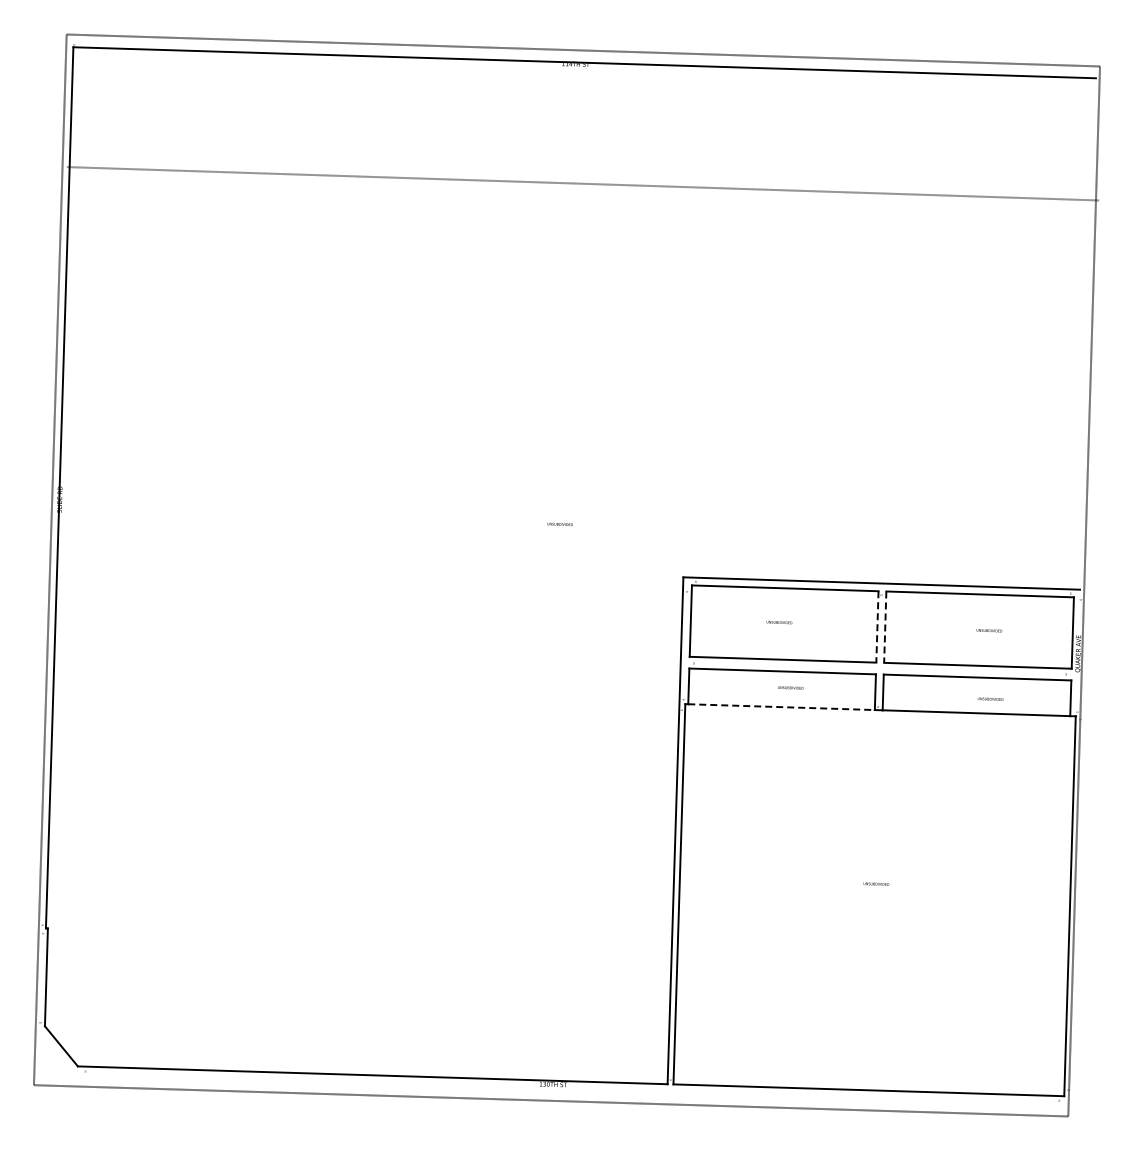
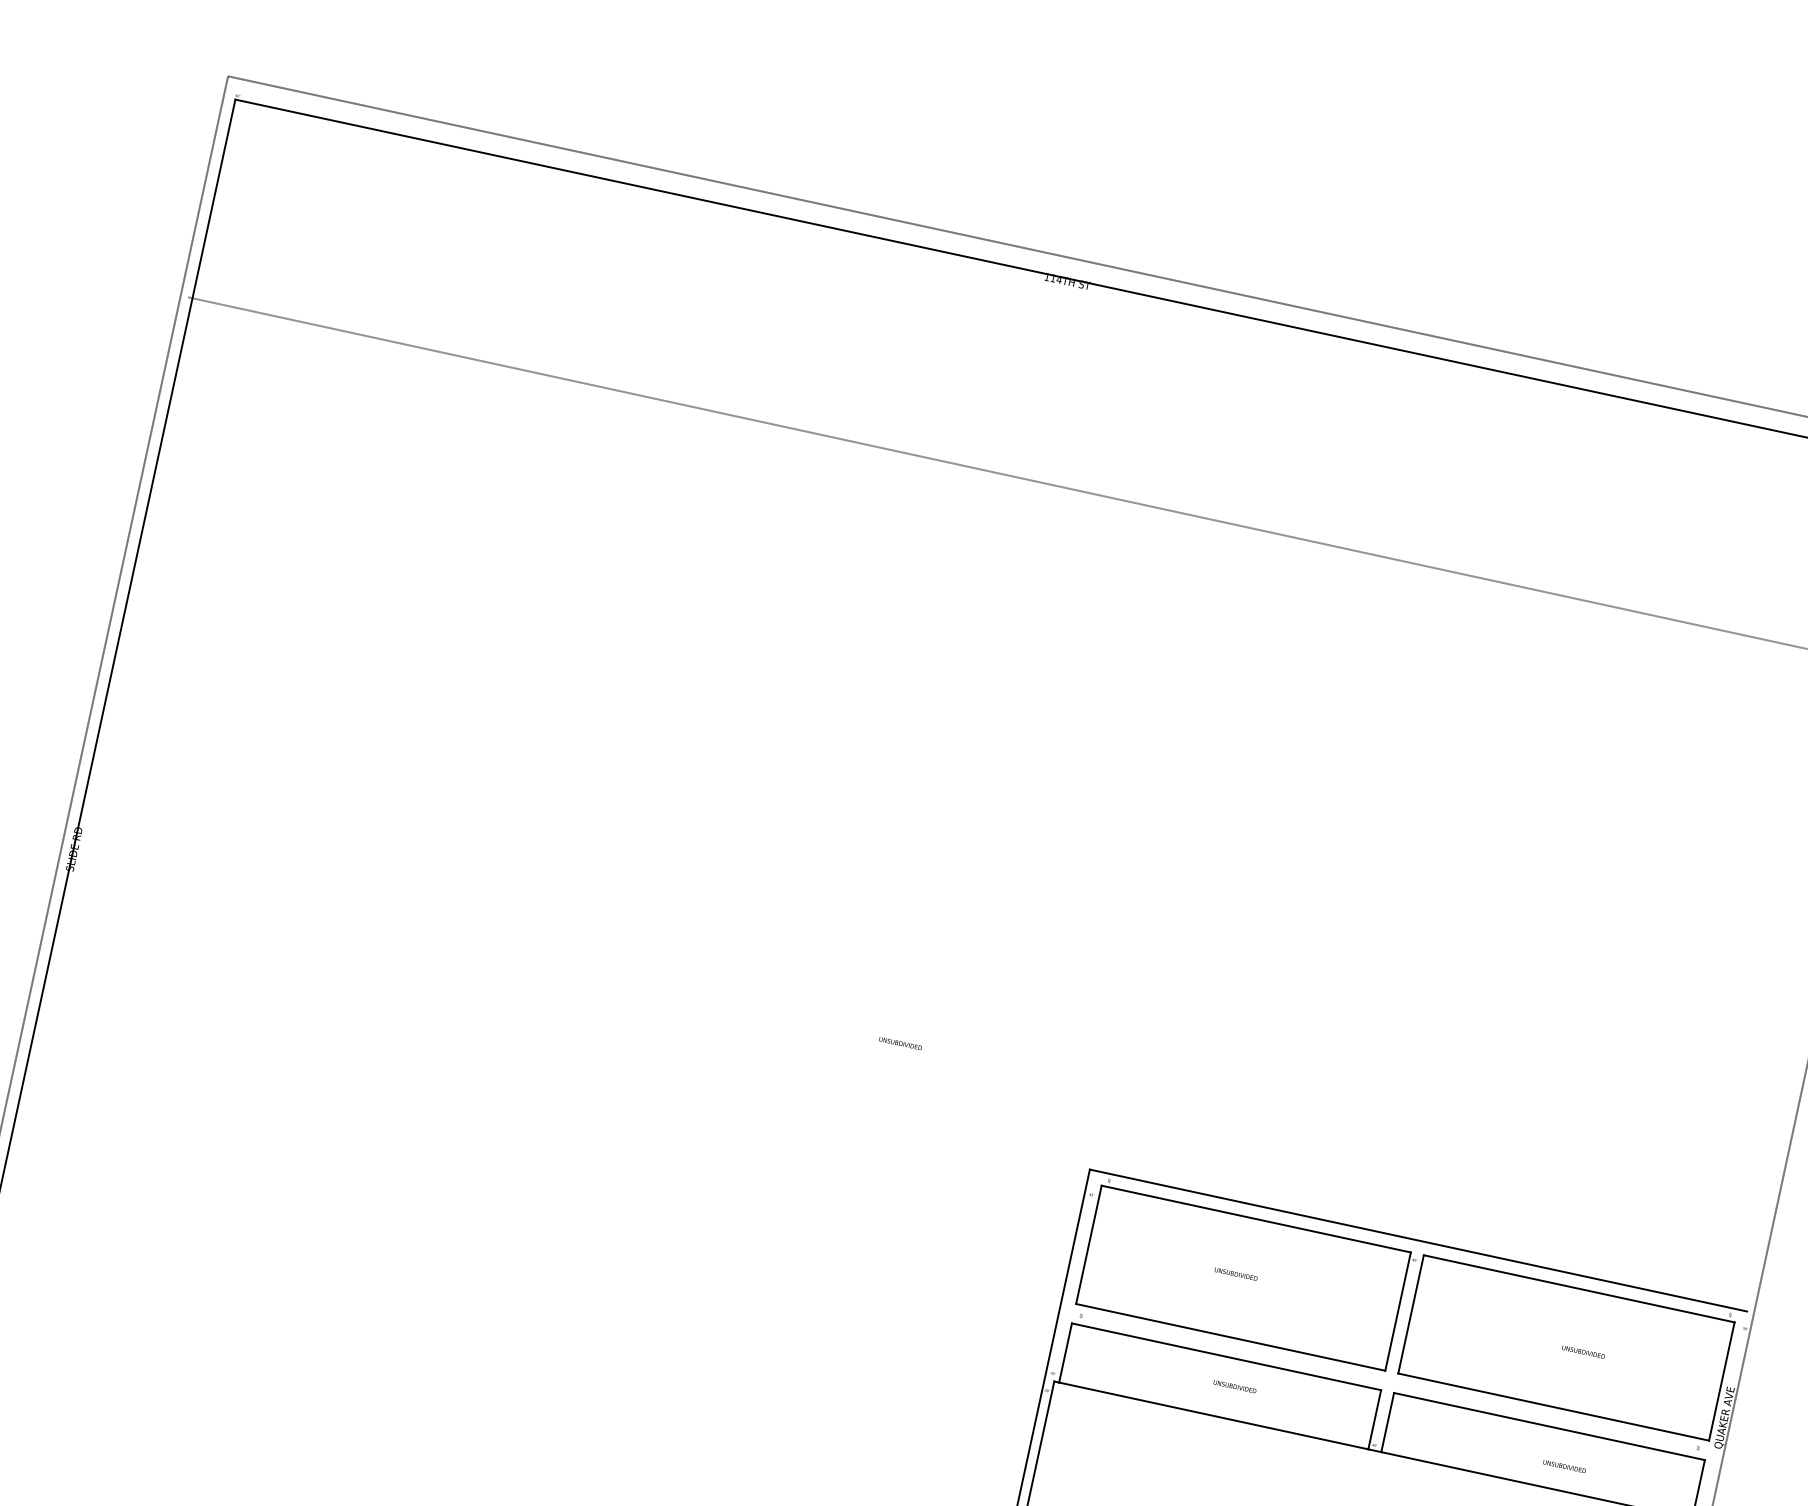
line: (877, 626) -> (1398, 1310), dashed -> solid
line: (885, 627) -> (1411, 1315), dashed -> solid
line: (782, 707) -> (1215, 1416), dashed -> solid

